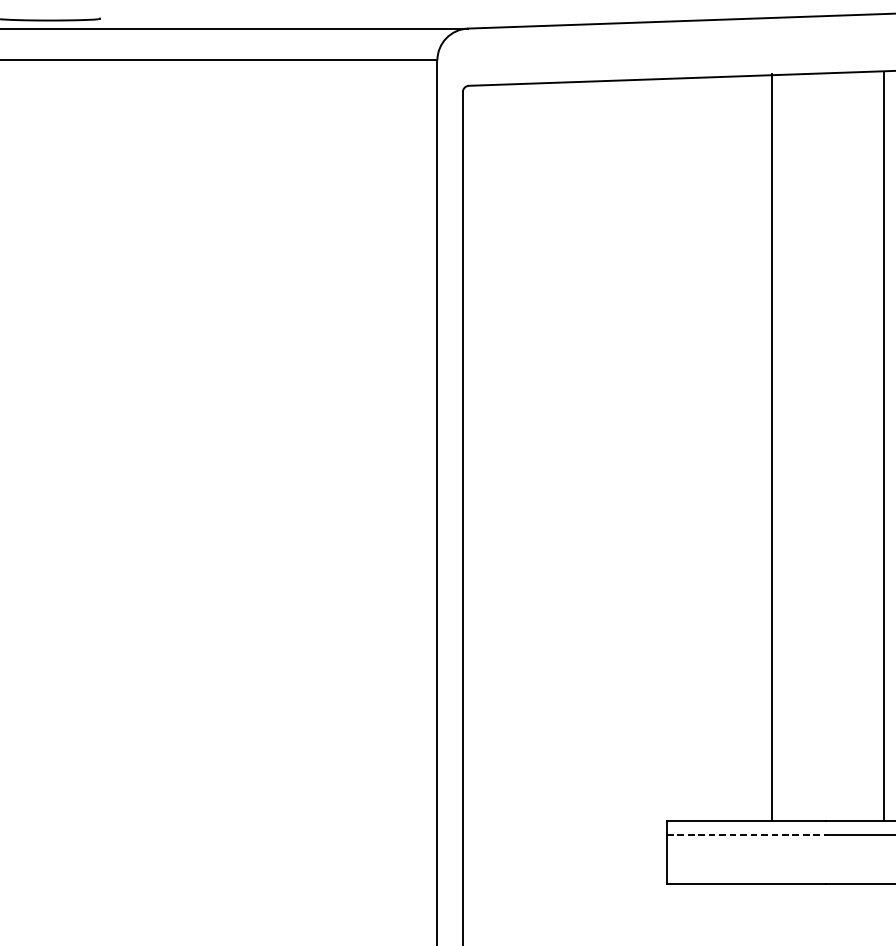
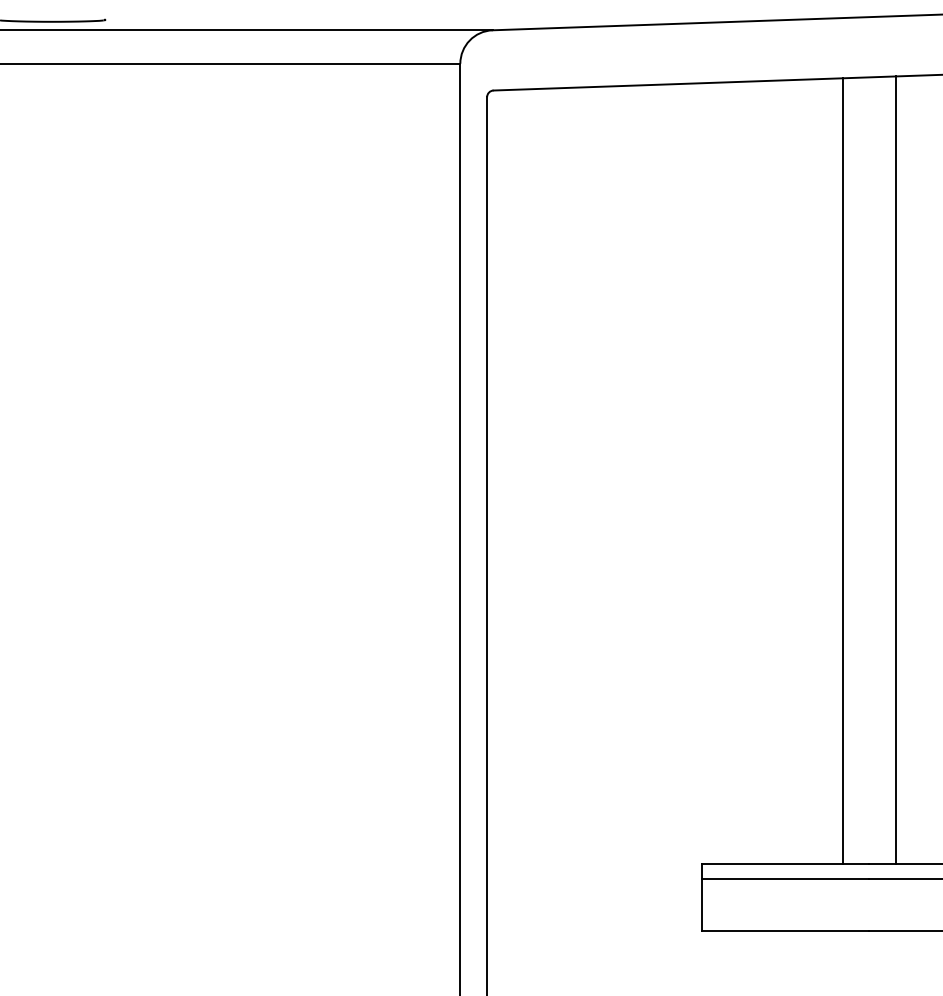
line: (884, 445) -> (896, 469), moved
line: (772, 446) -> (842, 470), moved
line: (746, 835) -> (785, 879), dashed -> solid

